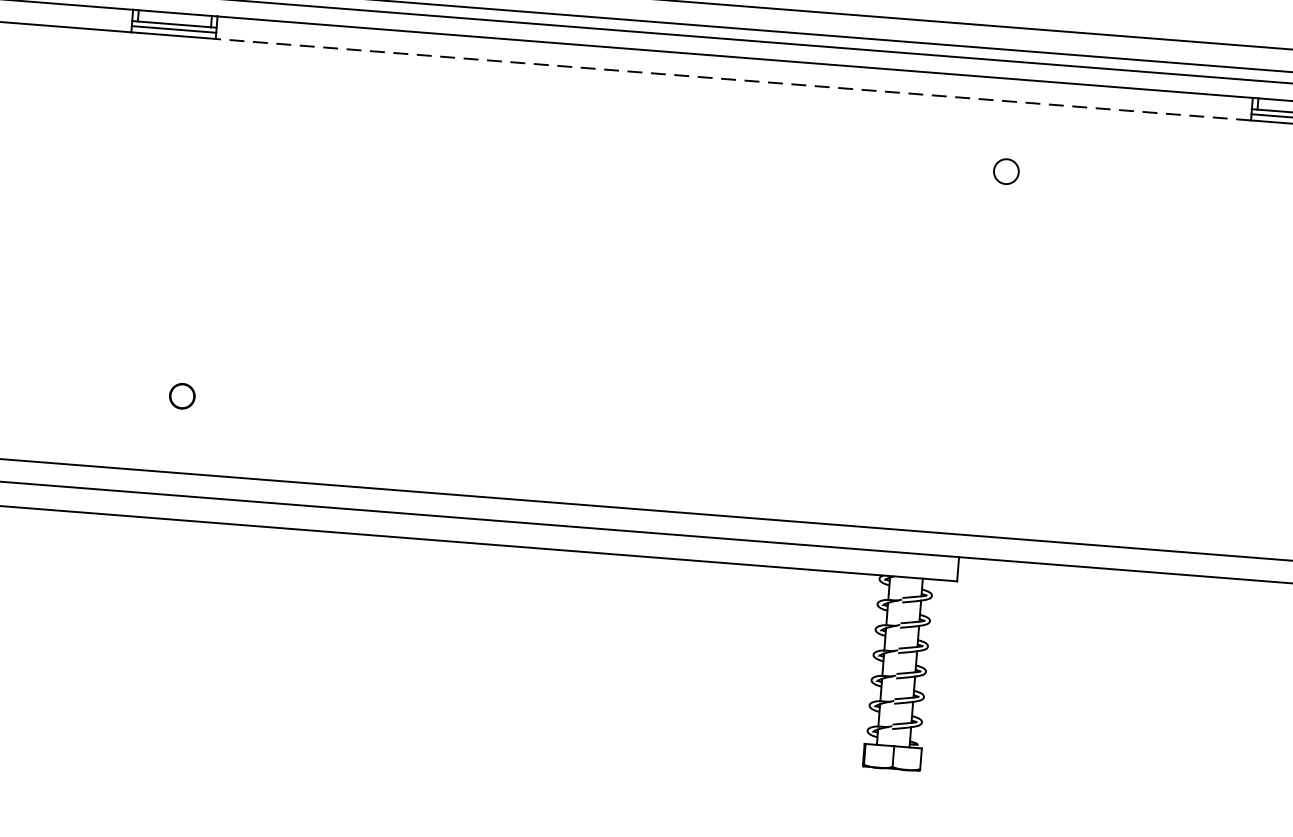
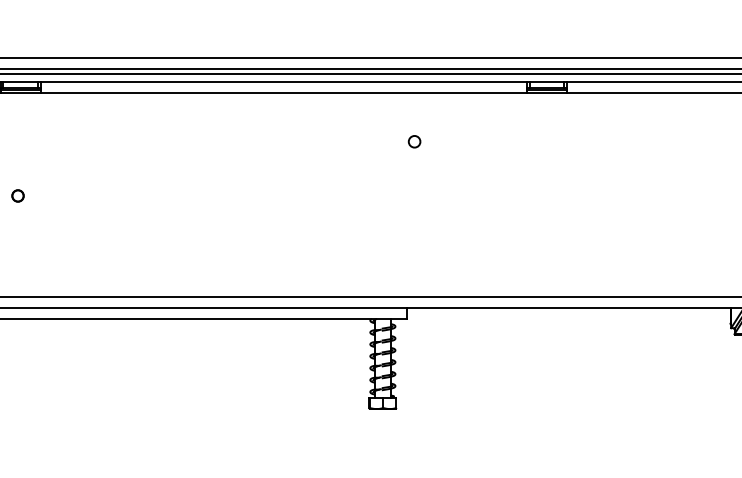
line: (732, 78) -> (283, 92), dashed -> solid
circle: (1006, 171) -> (414, 141), moved
circle: (181, 395) -> (17, 195), moved

